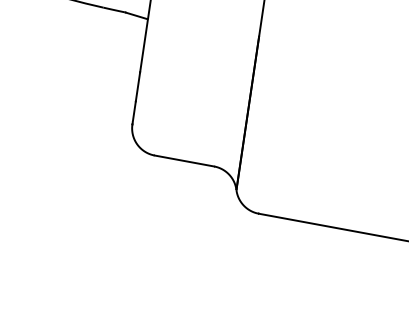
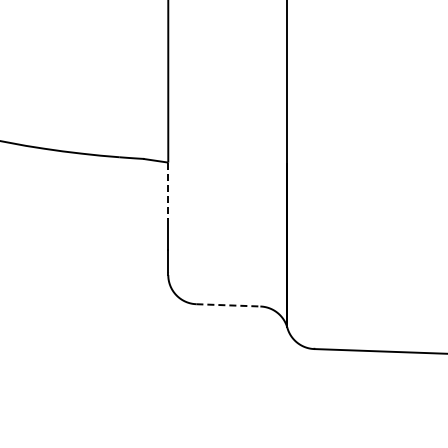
line: (144, 46) -> (168, 191), solid -> dashed
line: (184, 161) -> (228, 305), solid -> dashed

